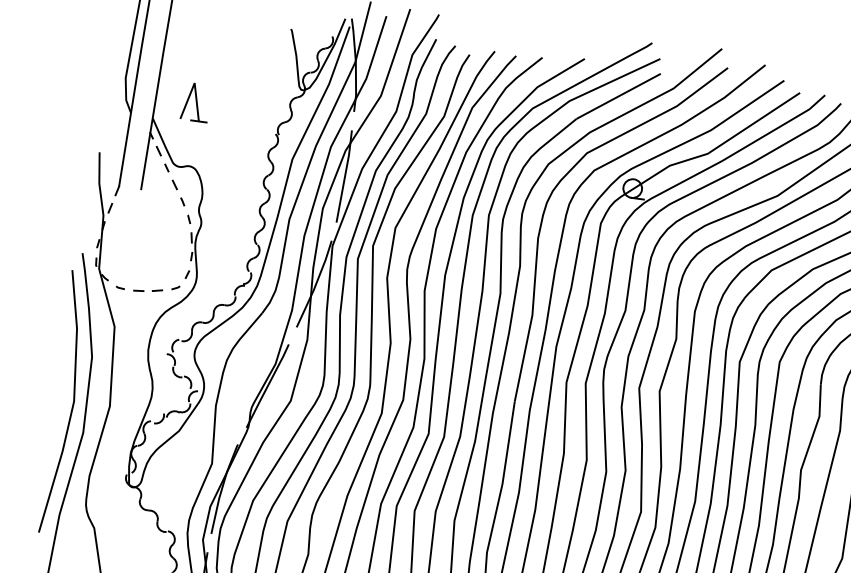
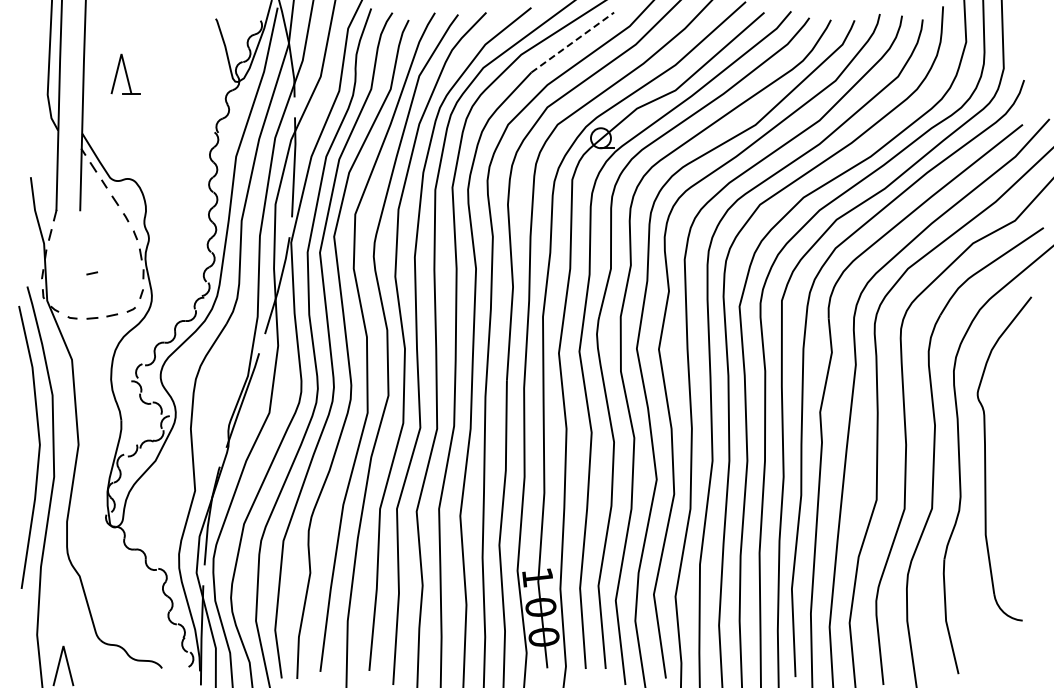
line: (619, 96) -> (573, 42), solid -> dashed
part: (195, 101) -> (125, 73), moved
line: (144, 249) -> (92, 273), added

